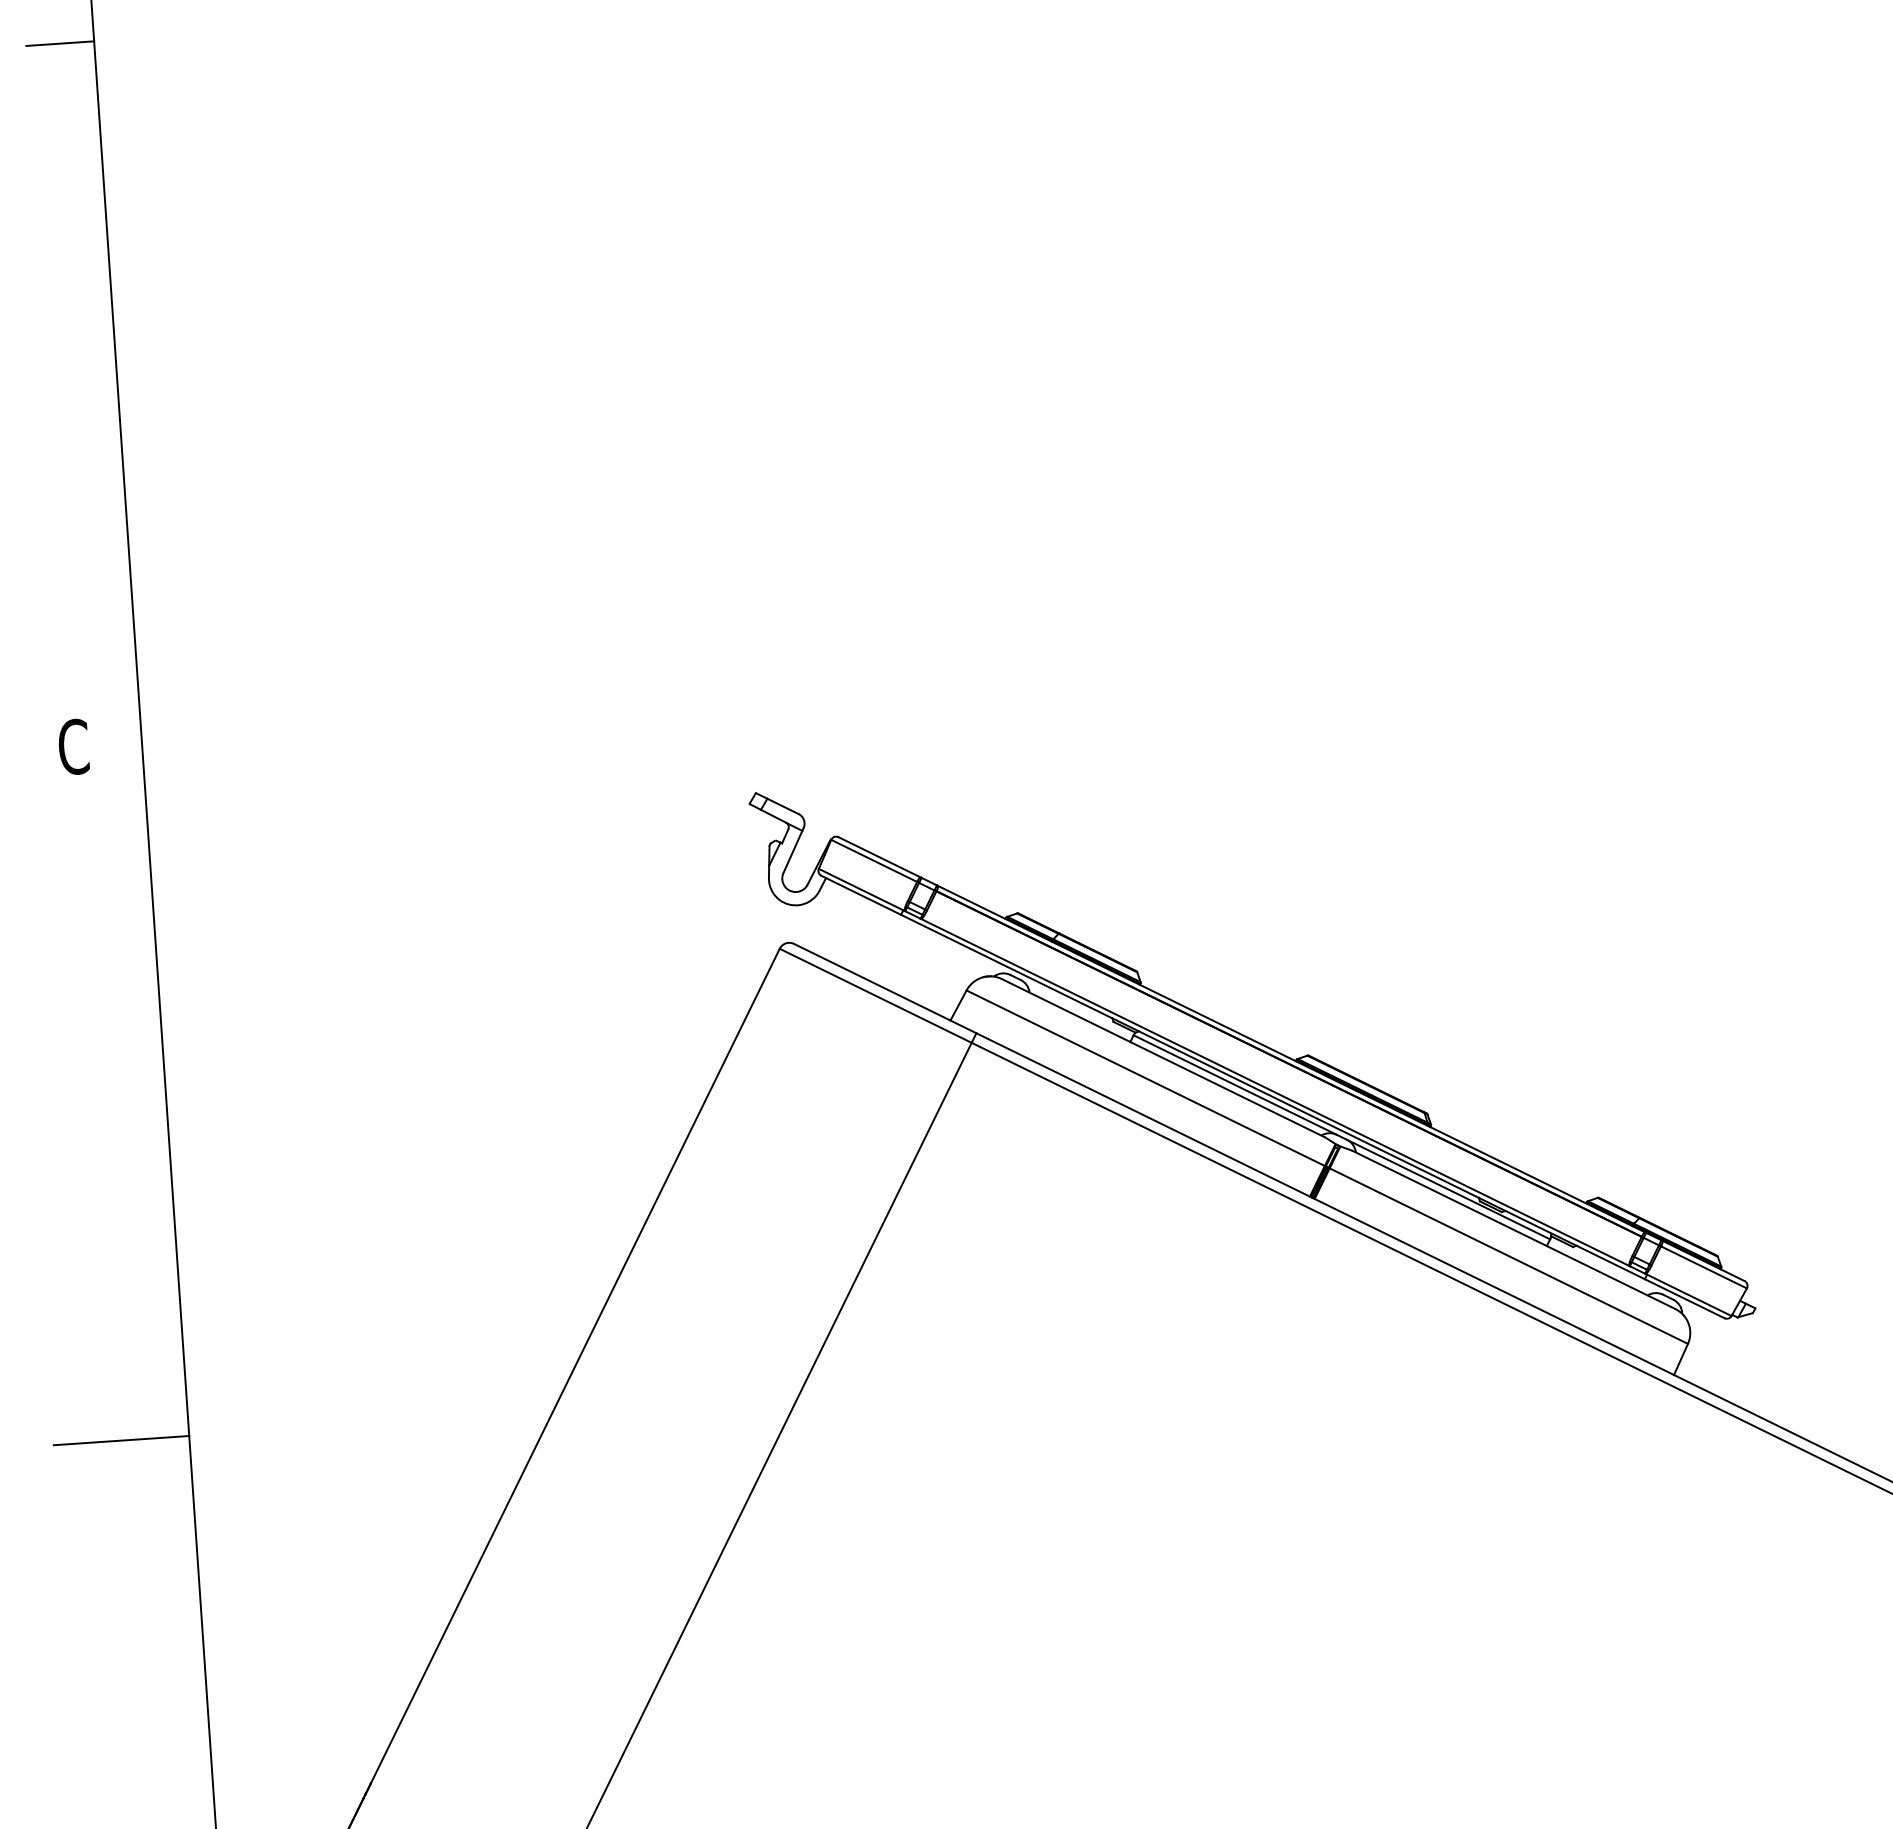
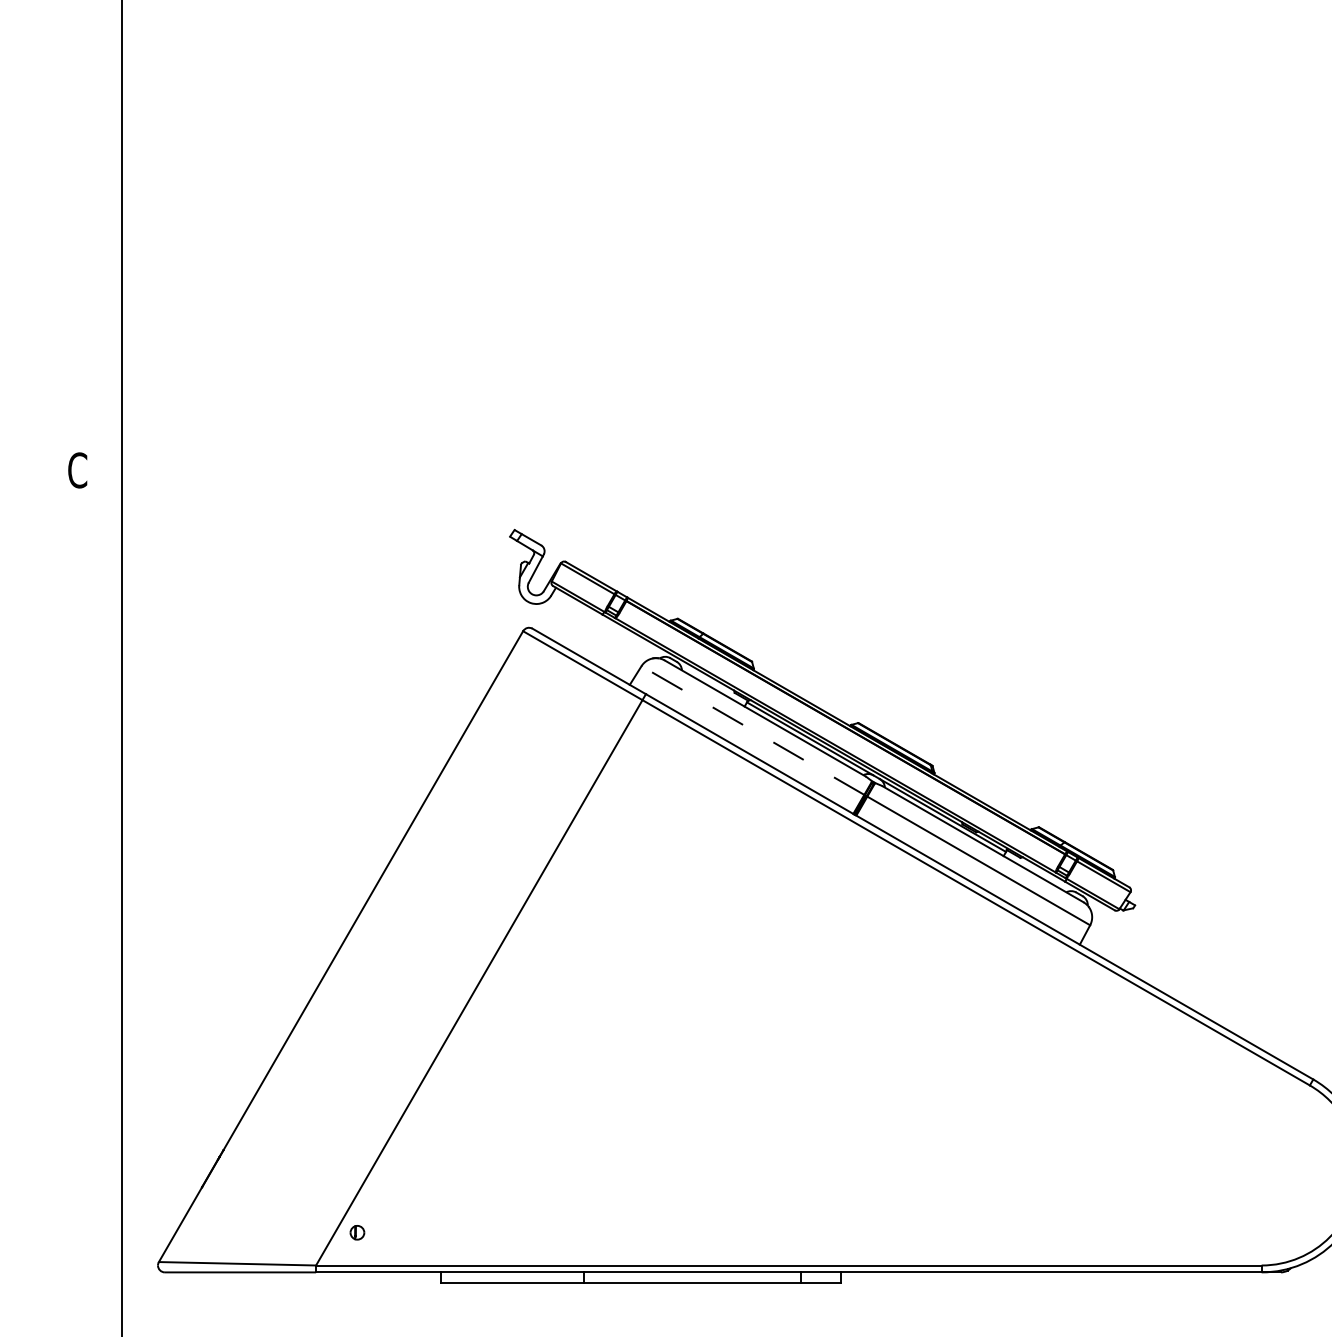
line: (59, 44) -> (99, 17), removed
line: (1145, 1078) -> (752, 730), solid -> dashed
line: (120, 1440) -> (77, 918), removed

